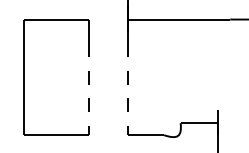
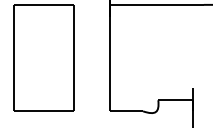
line: (89, 89) -> (74, 69), dashed -> solid
line: (128, 89) -> (110, 69), dashed -> solid

